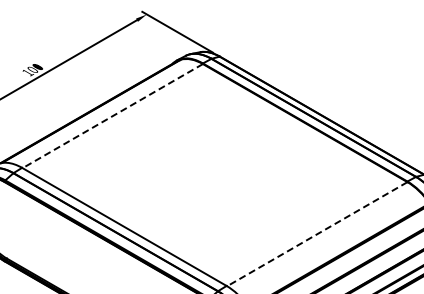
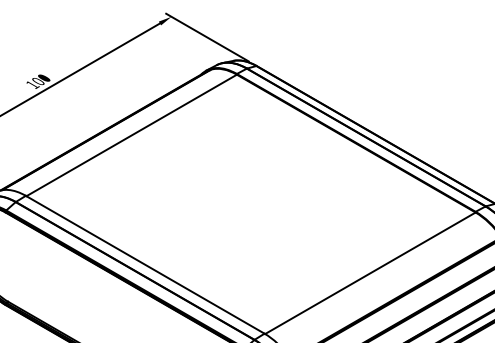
line: (112, 116) -> (131, 135), dashed -> solid
line: (316, 234) -> (369, 273), dashed -> solid

